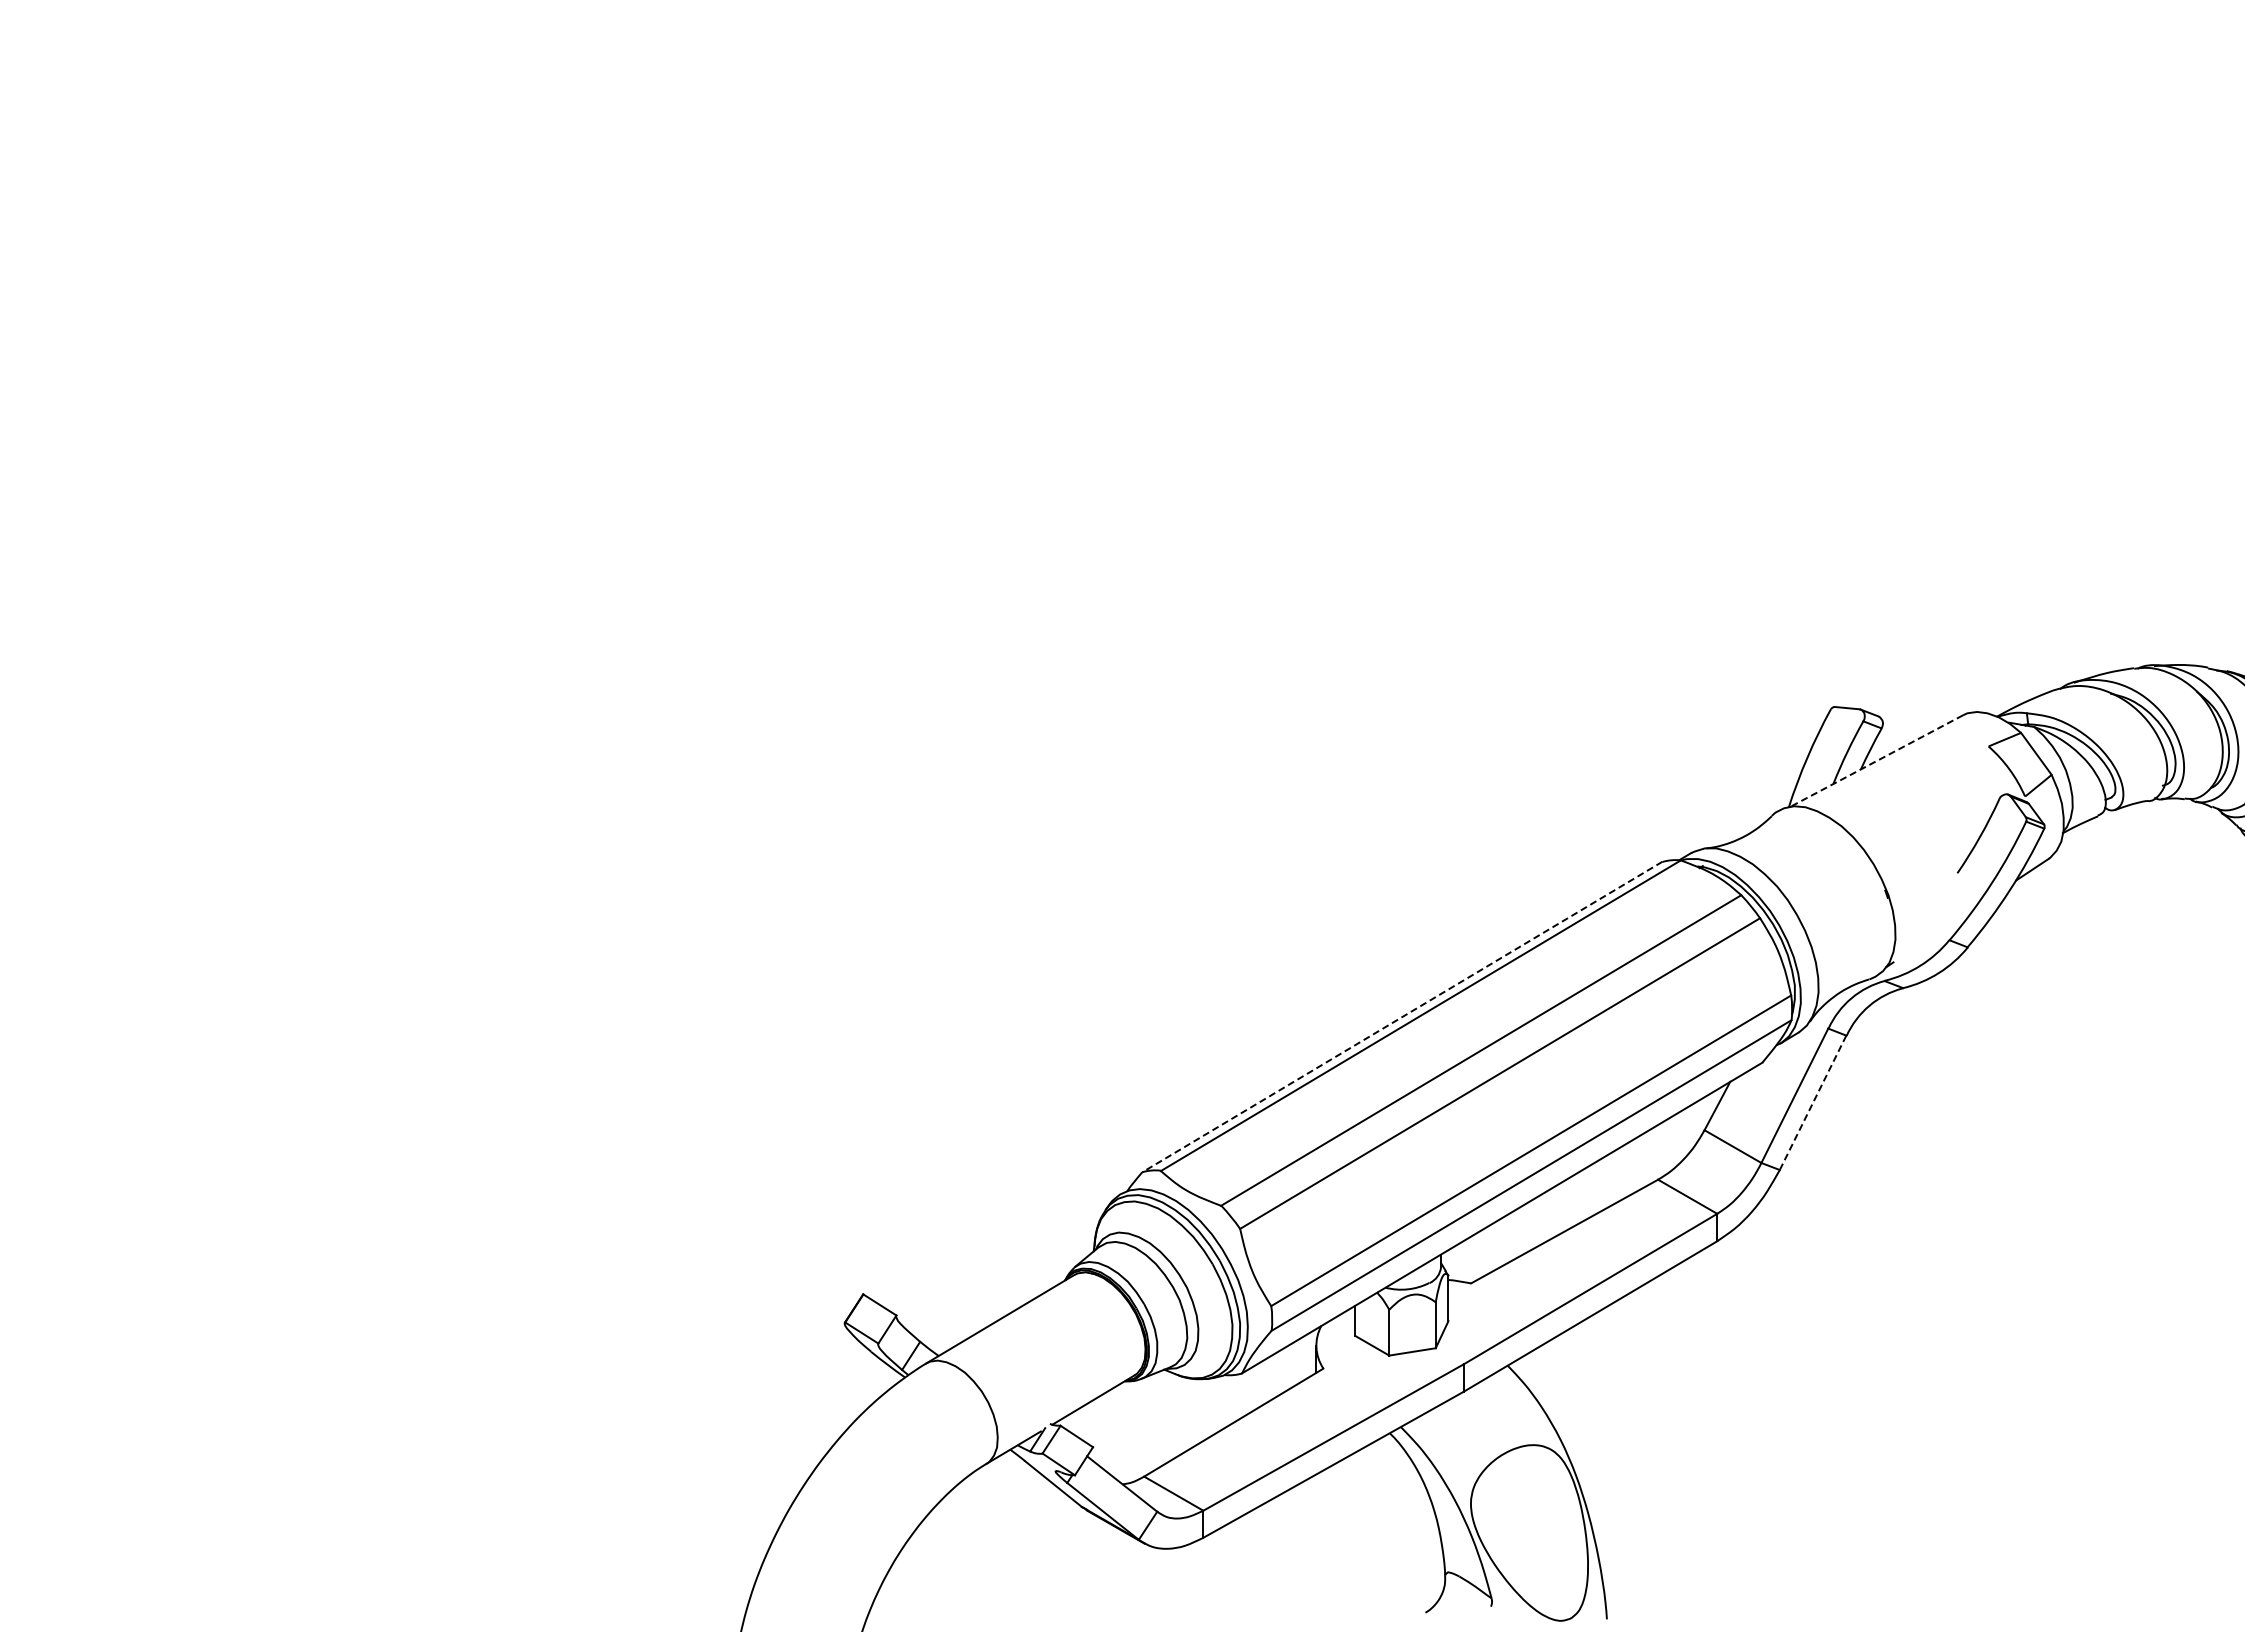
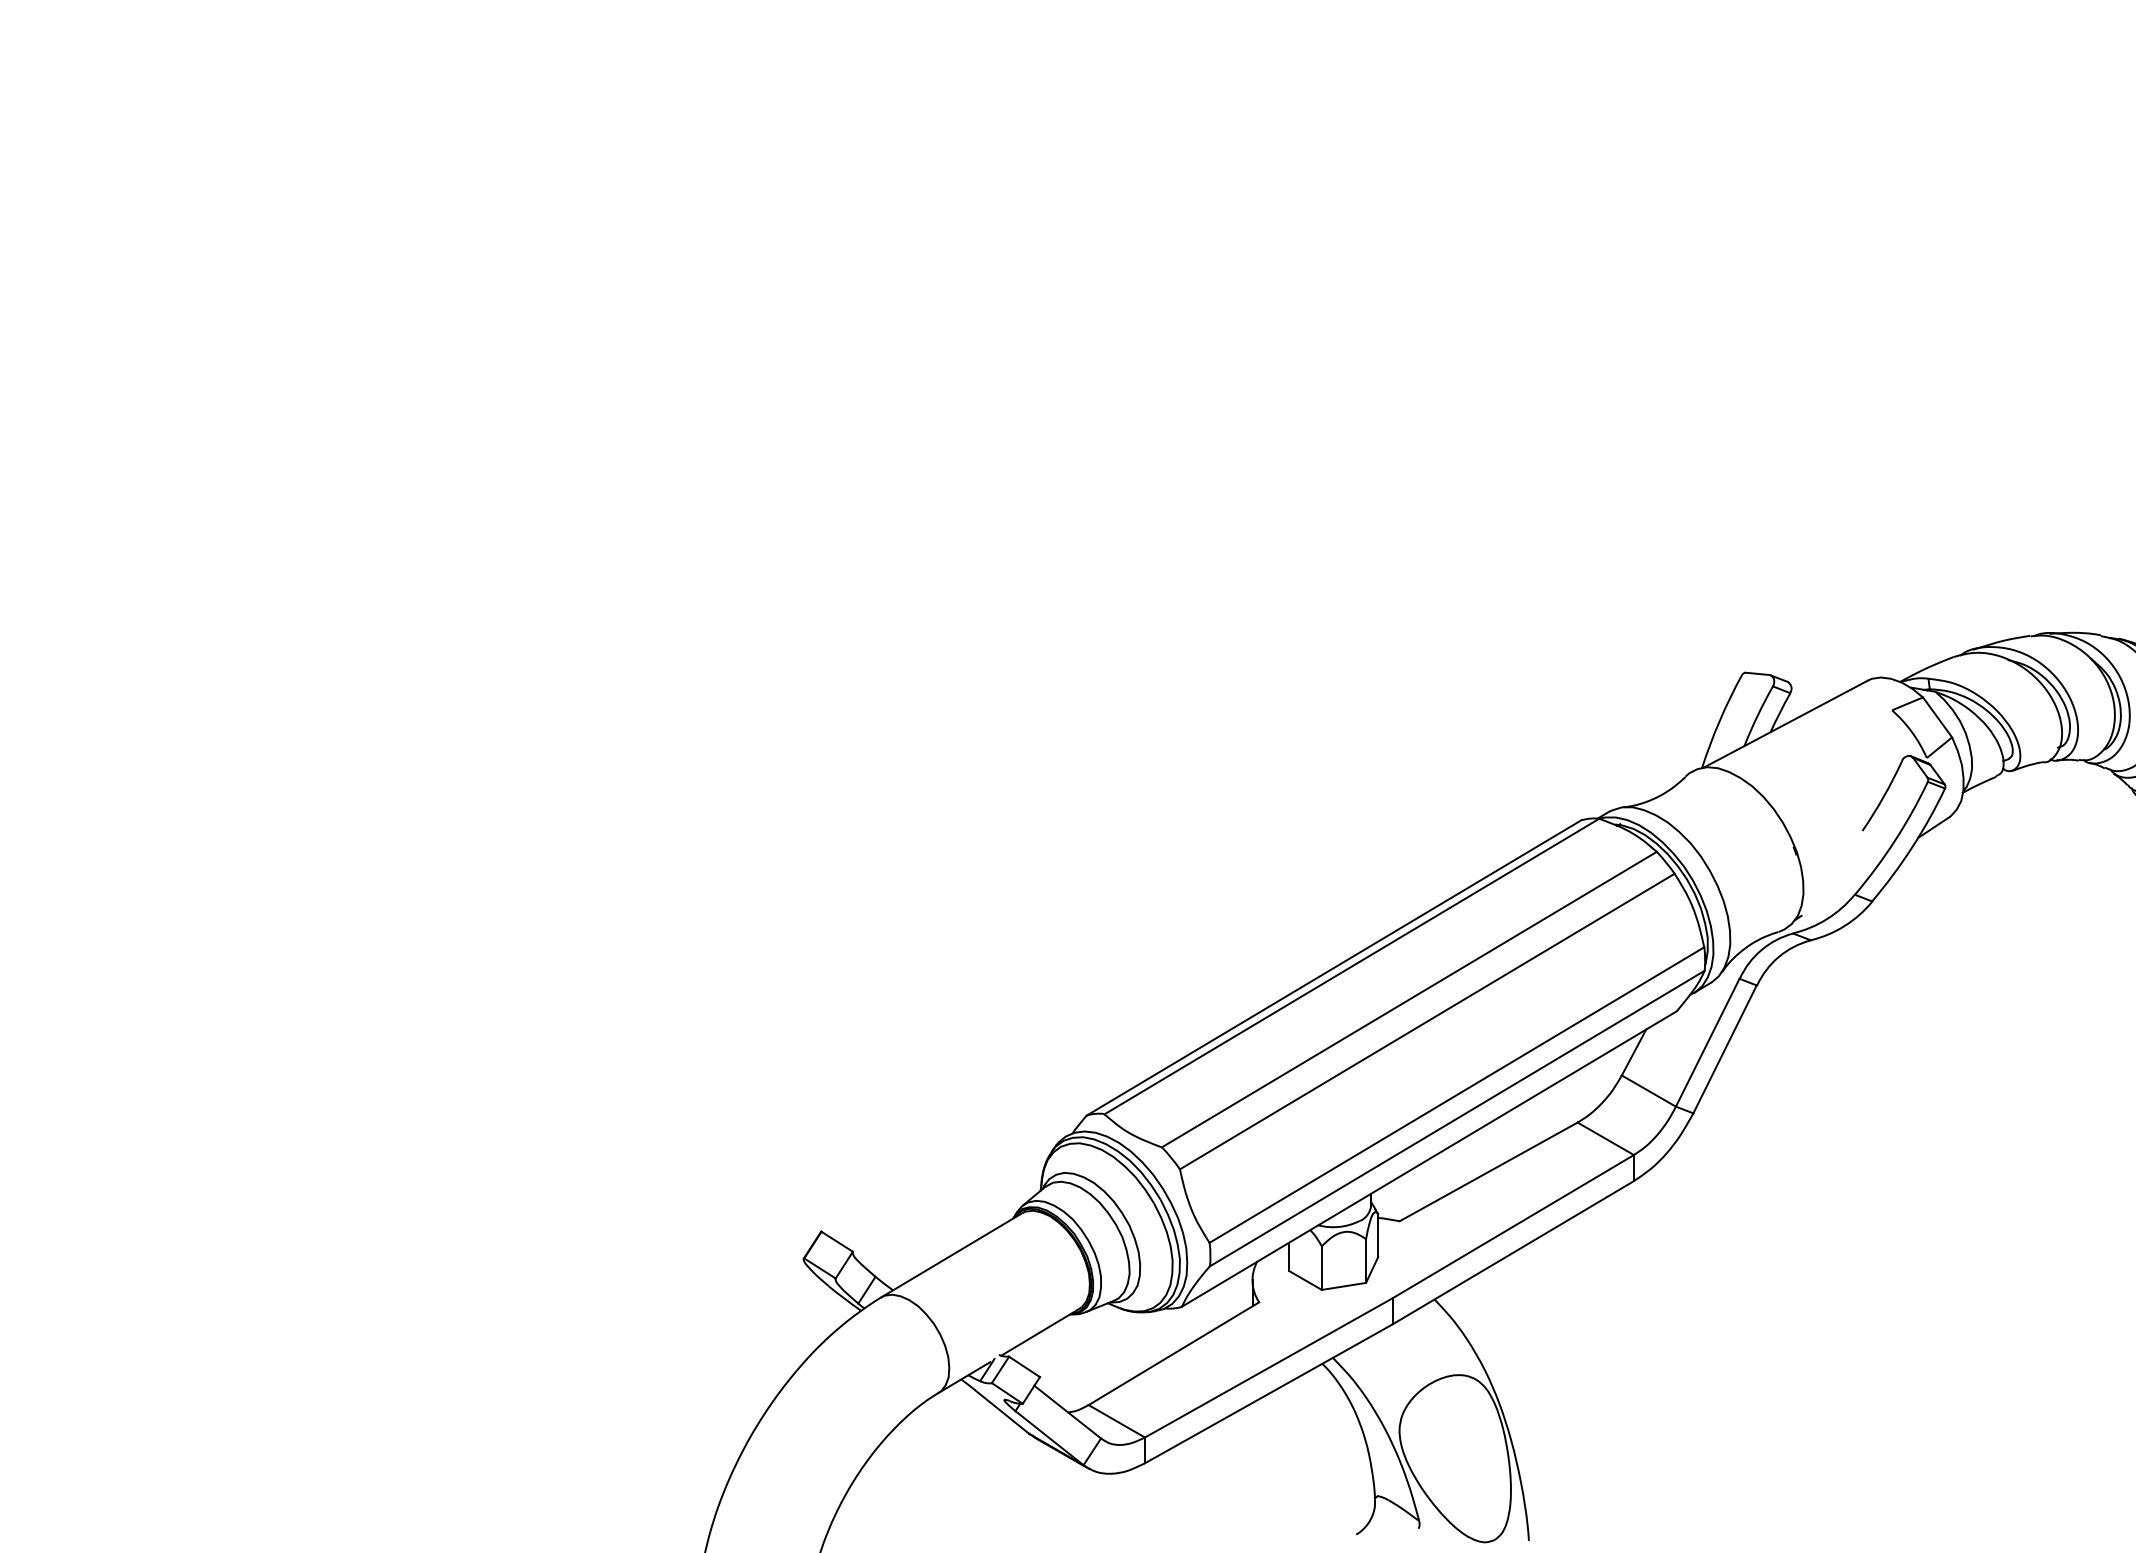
line: (1876, 761) -> (1785, 724), dashed -> solid
line: (1402, 1017) -> (1334, 968), dashed -> solid
line: (1813, 1102) -> (1725, 1049), dashed -> solid

